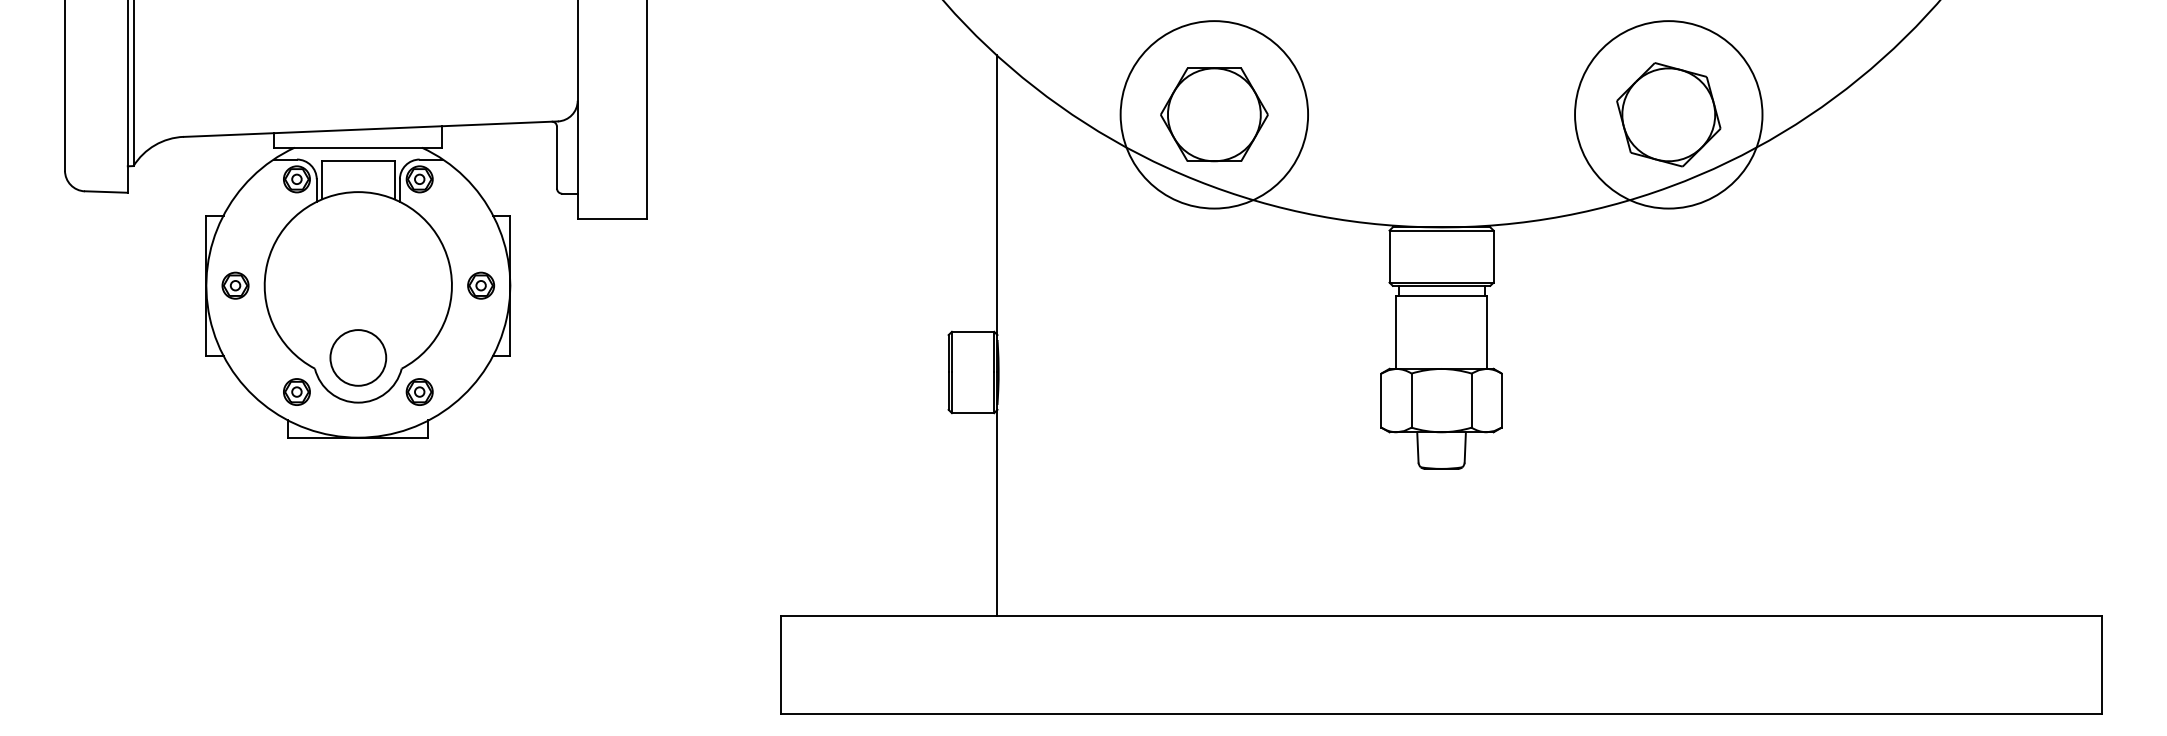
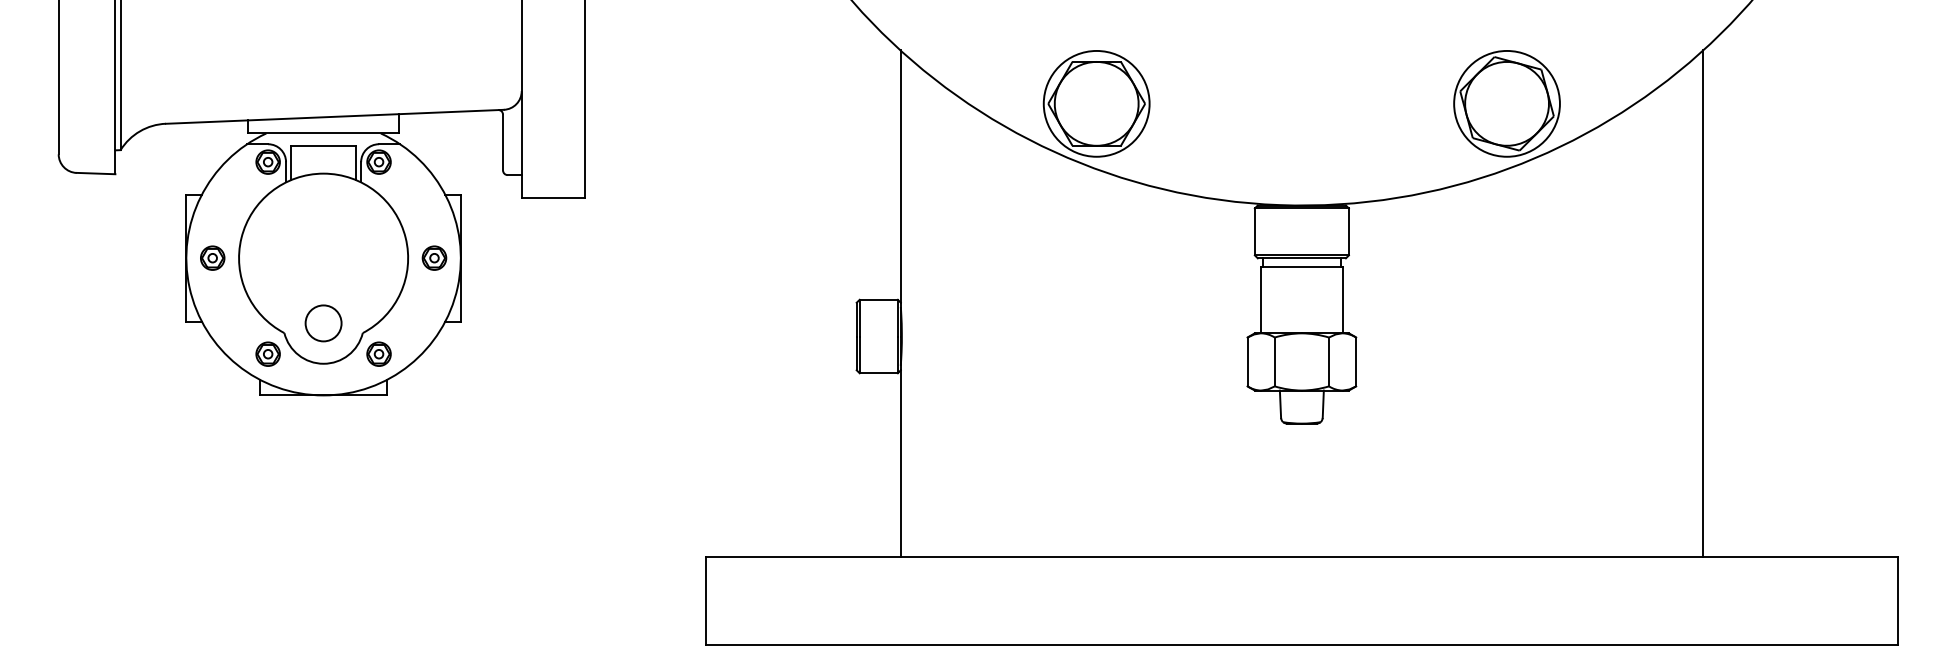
circle: (1213, 114) -> (1095, 103), size x0.62
circle: (1668, 114) -> (1506, 103), size x0.62
line: (1885, 335) -> (1702, 303), added
circle: (358, 357) -> (323, 323), size x0.71

